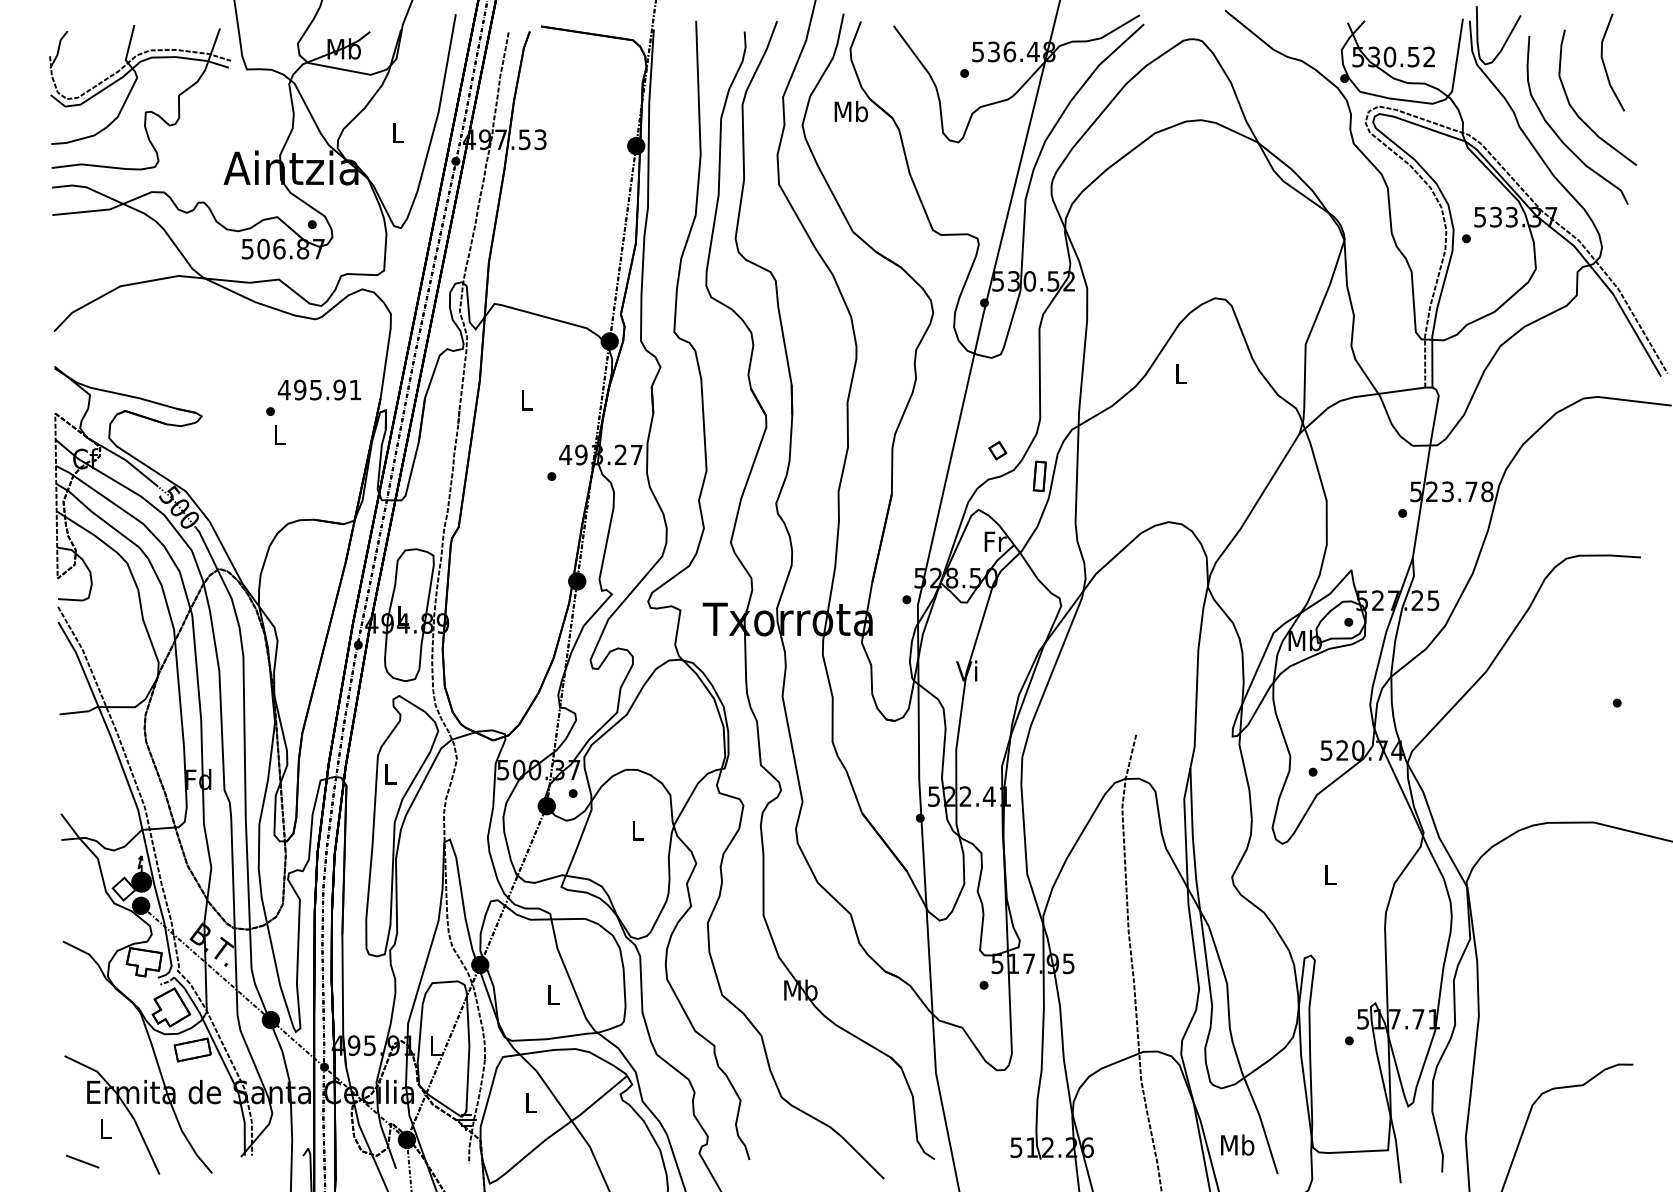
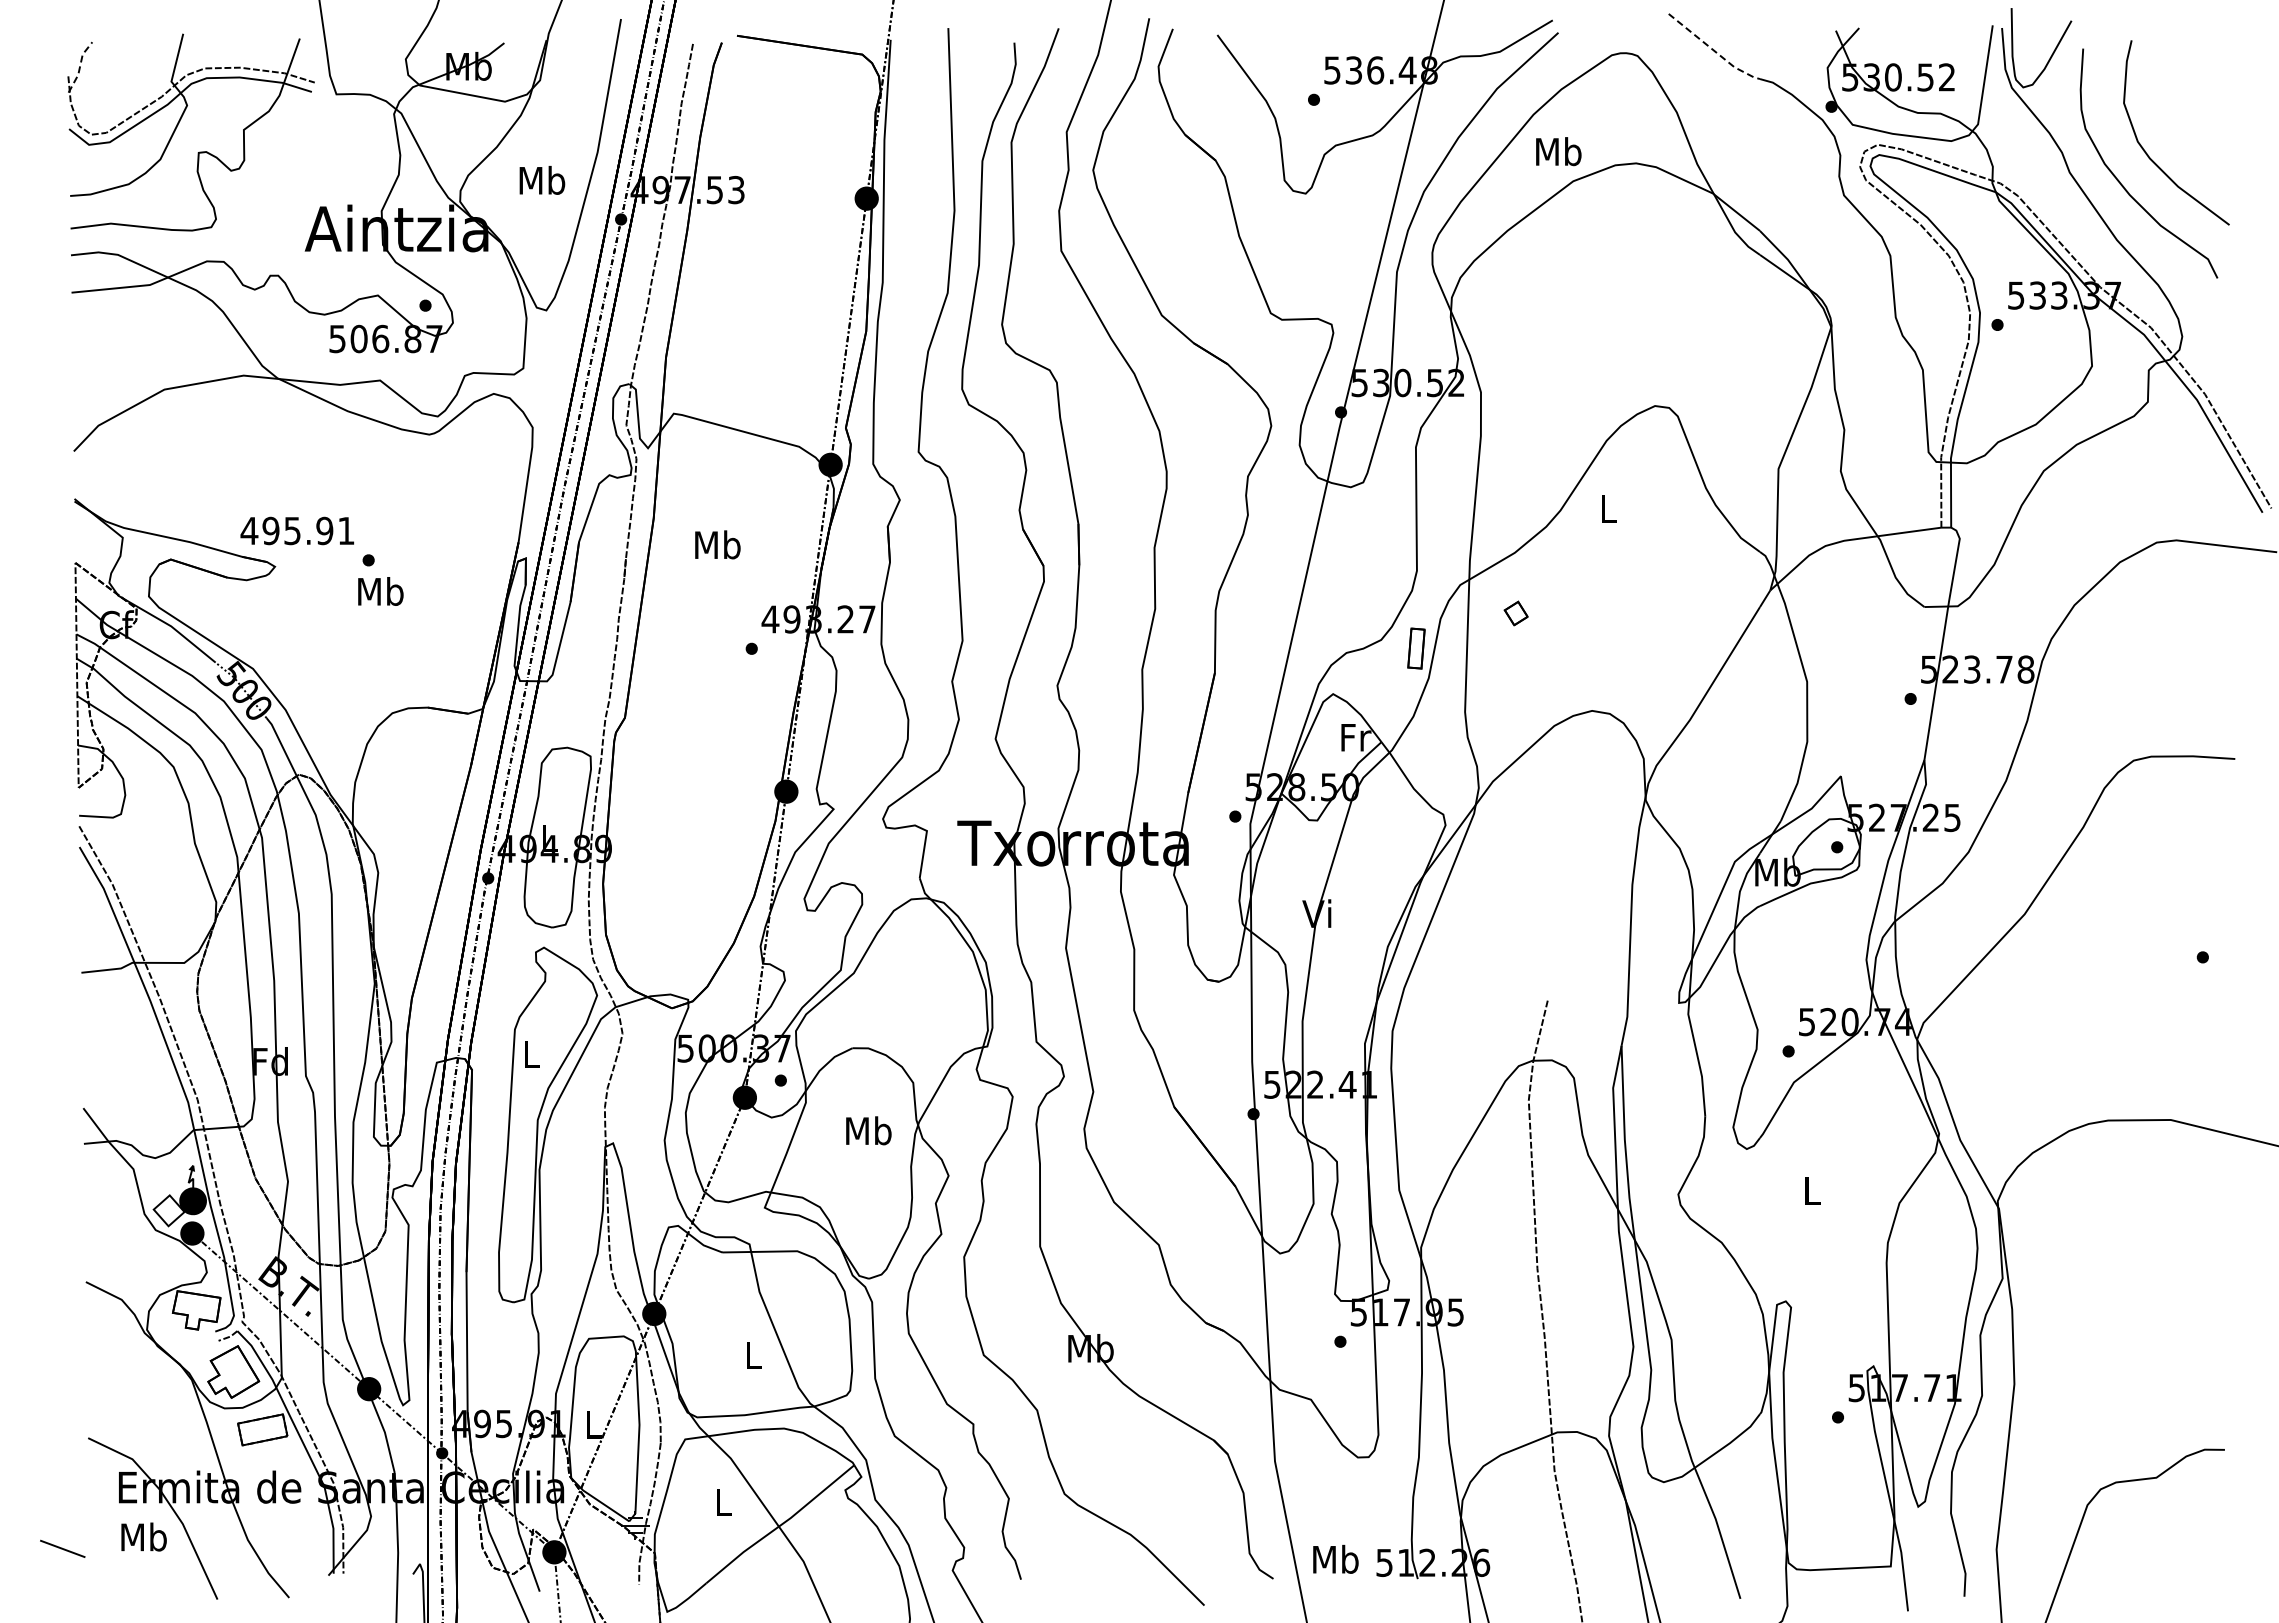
line: (1257, 37) -> (1713, 50), solid -> dashed
line: (58, 49) -> (79, 67), solid -> dashed
line: (1604, 63) -> (2185, 86), removed
text: (851, 111) -> (1558, 151), moved
text: (398, 131) -> (542, 179), L -> Mb
text: (319, 389) -> (297, 530), moved
text: (526, 399) -> (717, 544), L -> Mb
text: (279, 434) -> (380, 591), L -> Mb
part: (997, 450) -> (1515, 613), moved
text: (637, 830) -> (868, 1130), L -> Mb
text: (105, 1128) -> (143, 1536), L -> Mb
text: (1237, 1144) -> (1335, 1558), moved
line: (82, 1161) -> (62, 1548), moved

